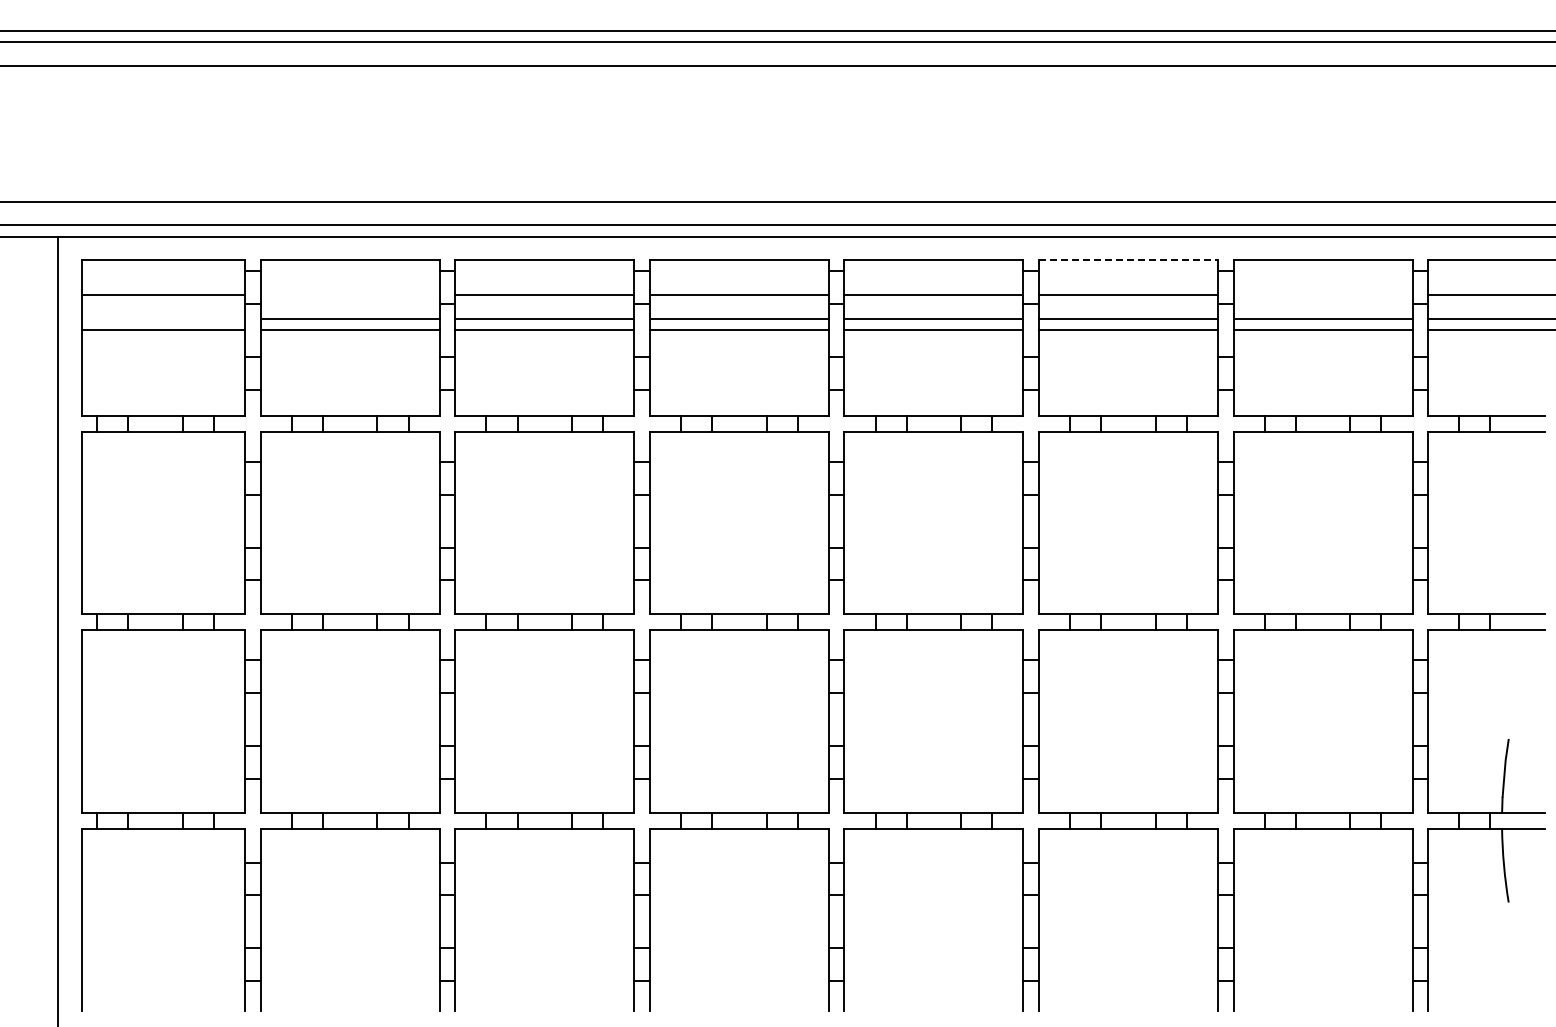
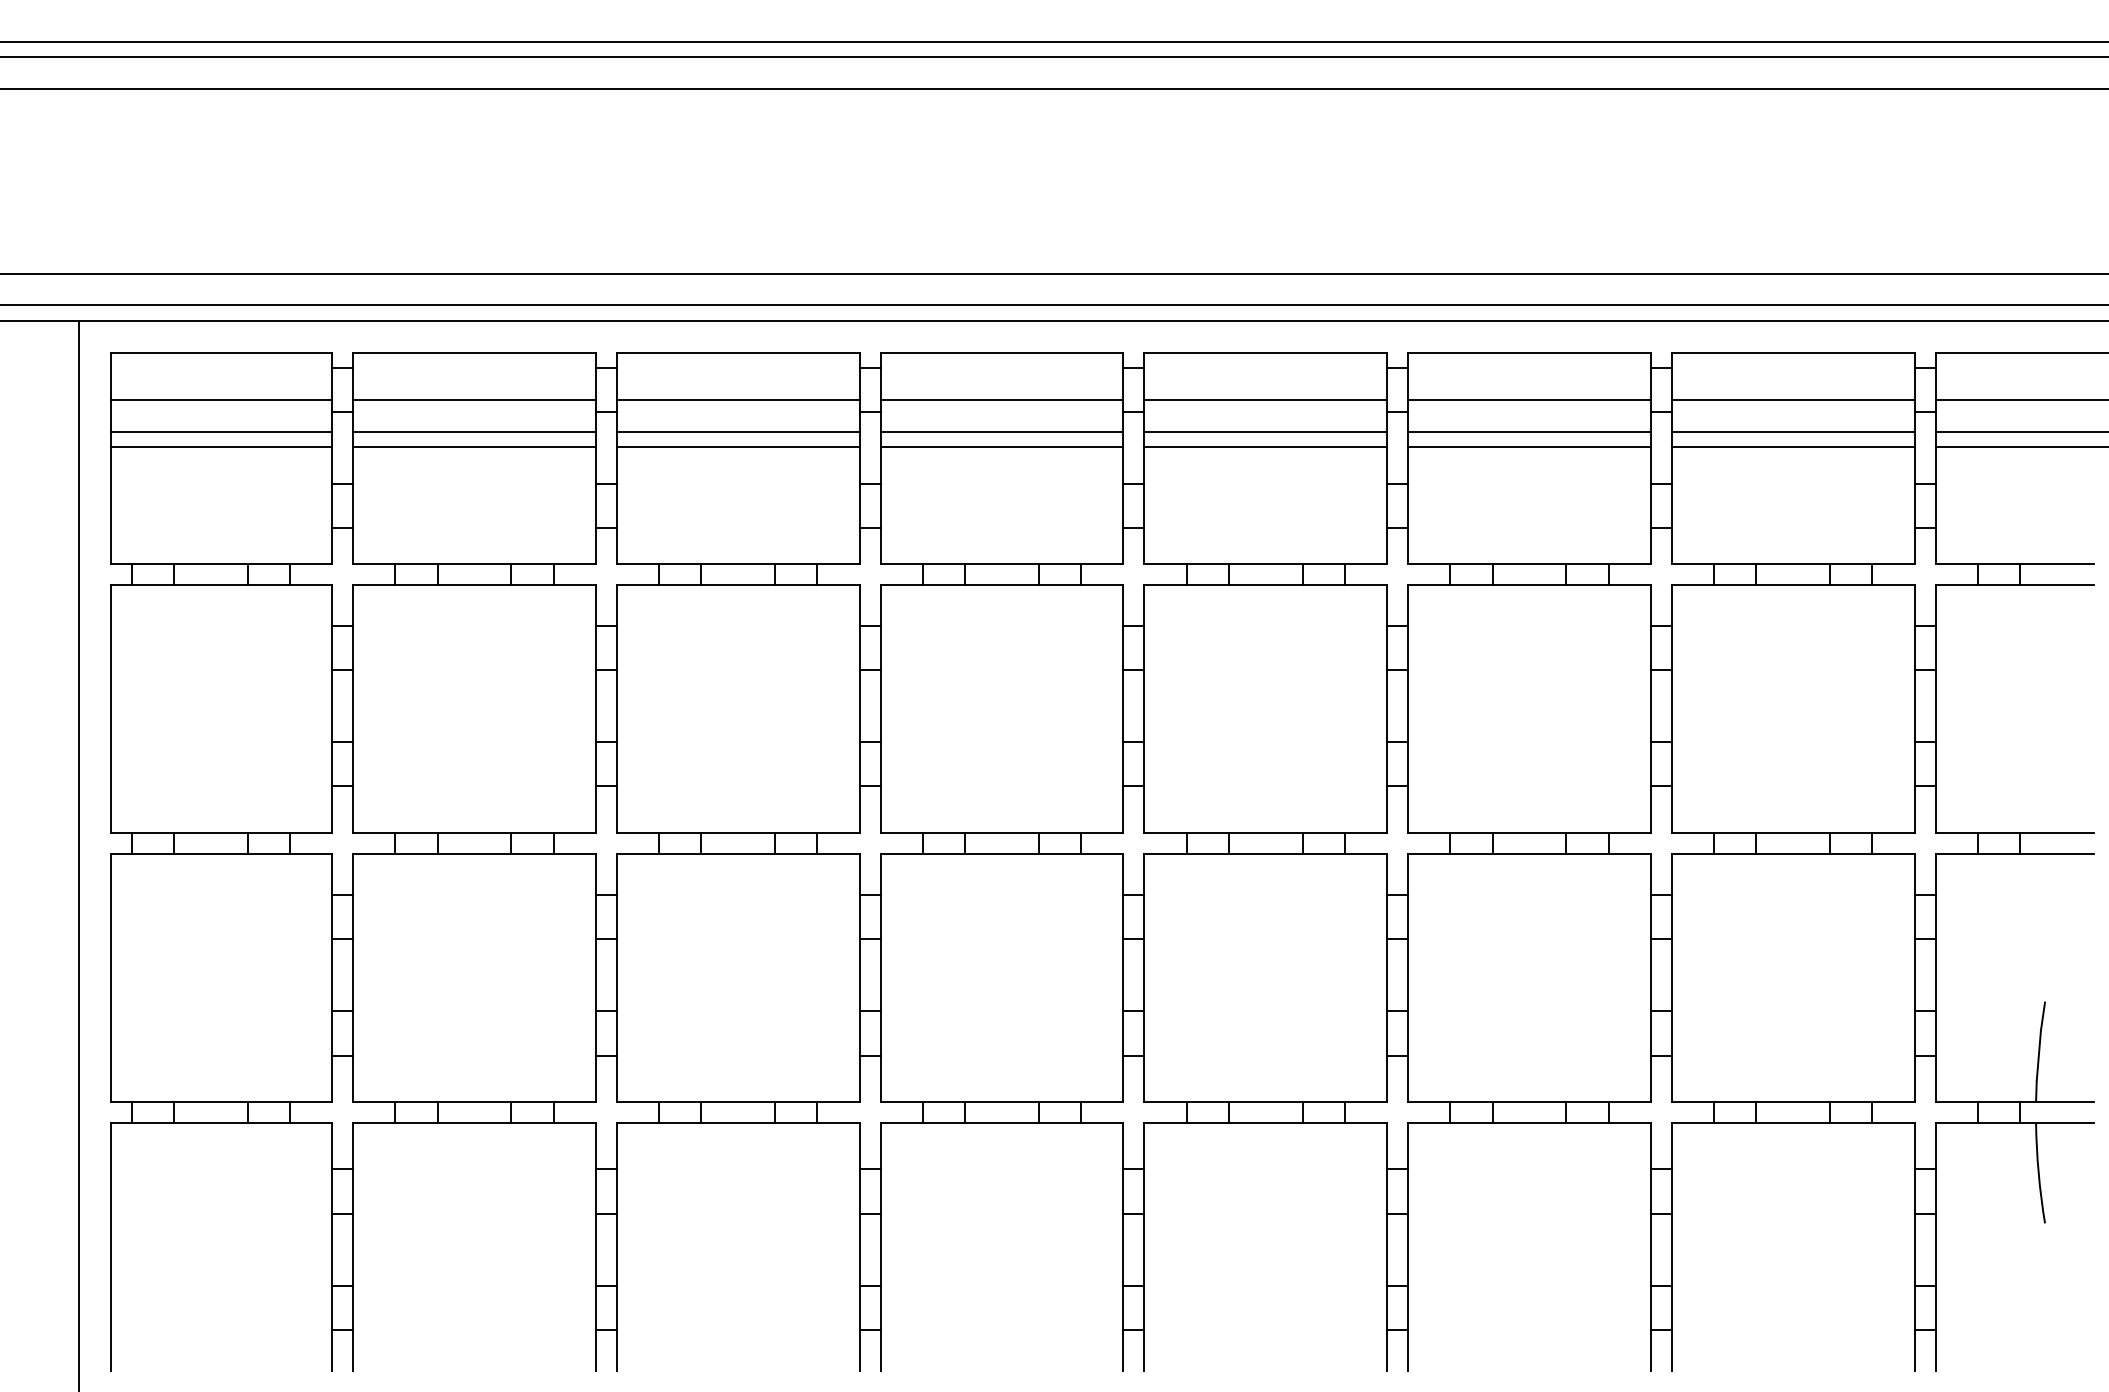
line: (1128, 260) -> (1529, 353), dashed -> solid
line: (349, 295) -> (473, 400), added
line: (1322, 295) -> (1792, 400), added
line: (163, 318) -> (221, 431), added

